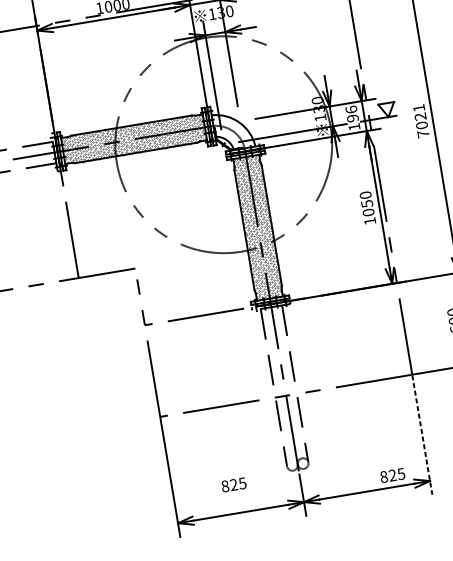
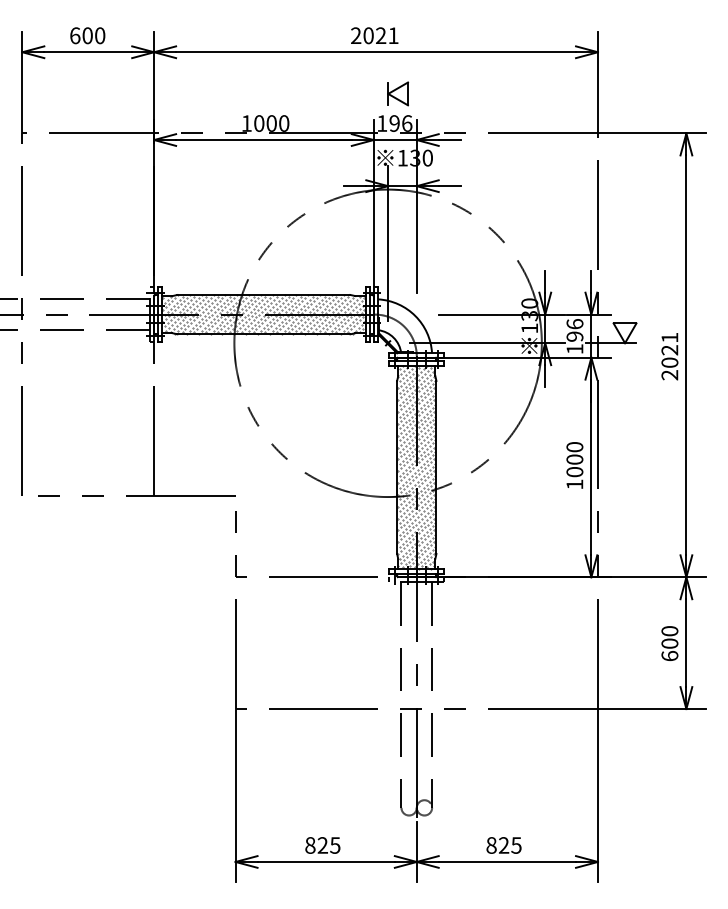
text: (423, 134) -> (669, 375), 7021 -> 2021
text: (366, 203) -> (574, 459), 1050 -> 1000
line: (421, 434) -> (597, 795), dashed -> solid
text: (392, 475) -> (503, 845), moved
text: (233, 484) -> (322, 845), moved

